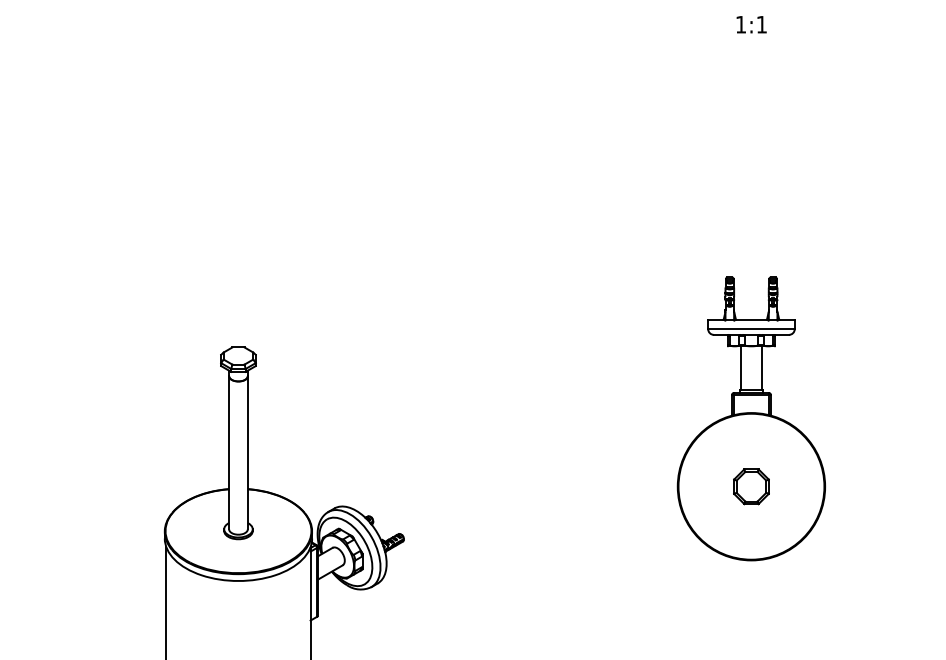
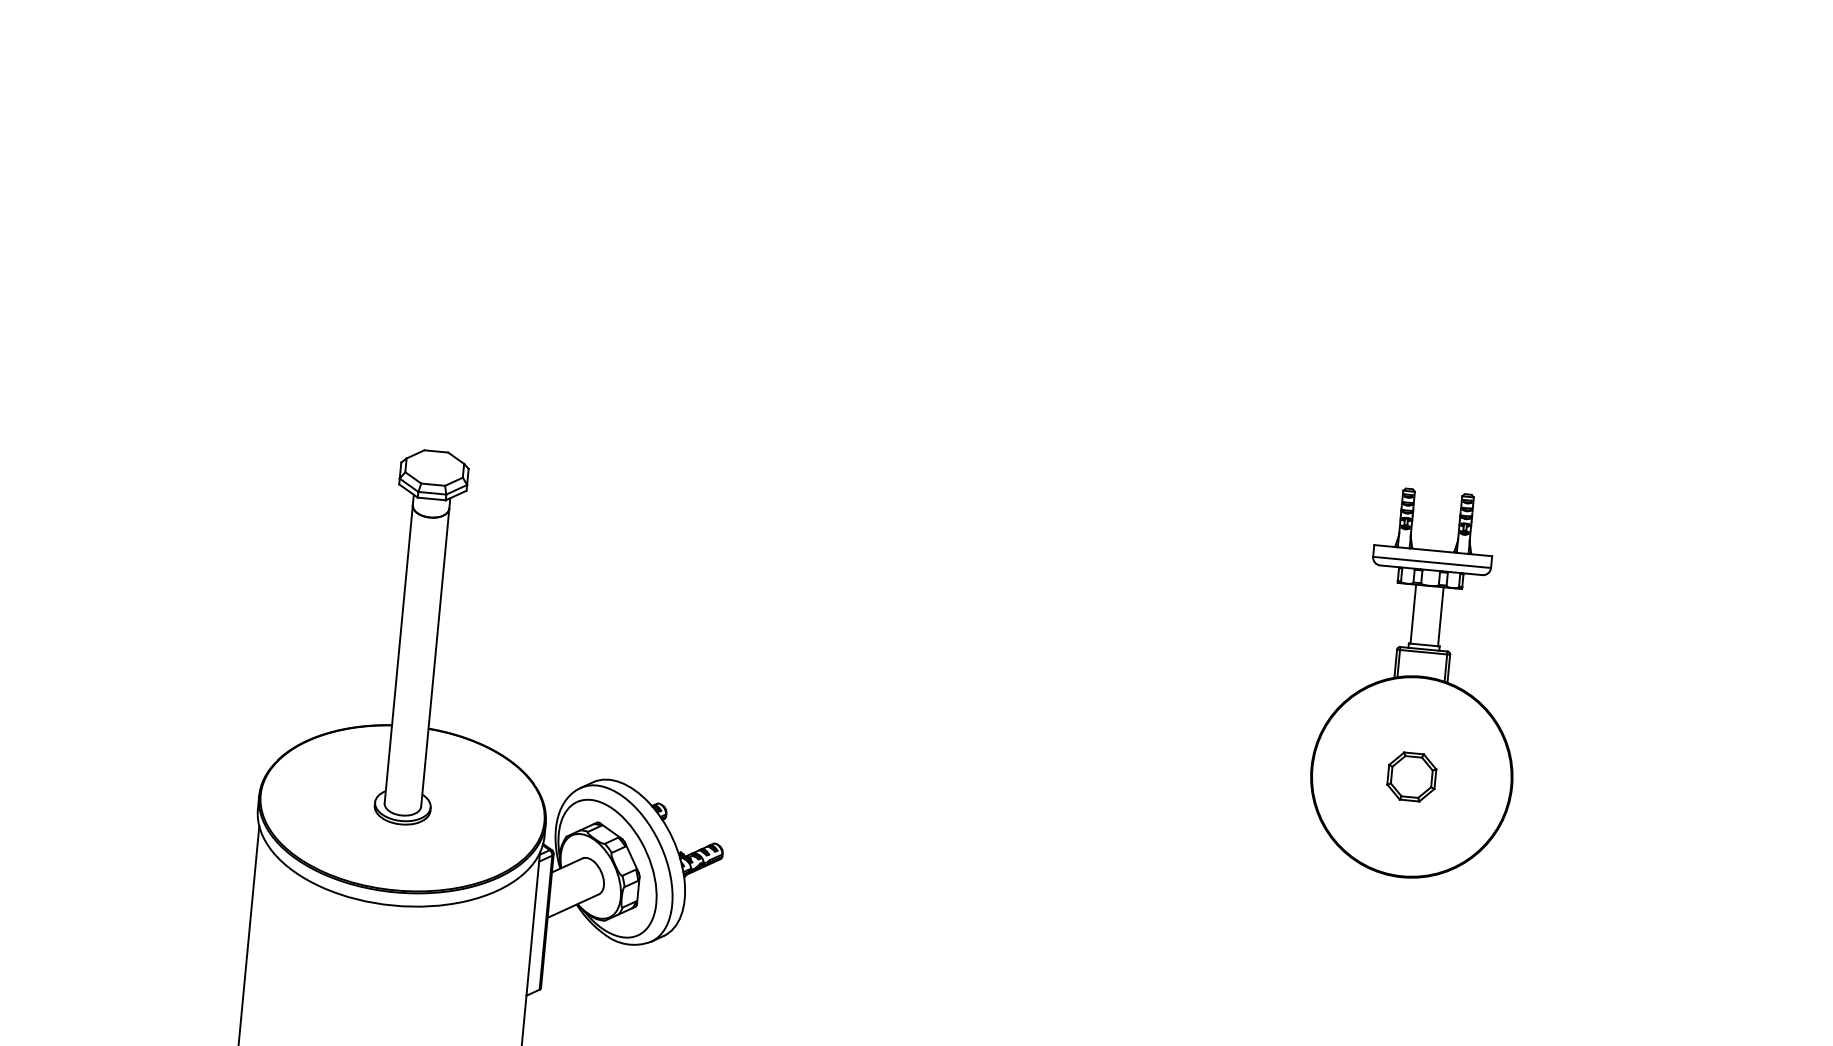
part: (750, 418) -> (1419, 683), size x0.7

